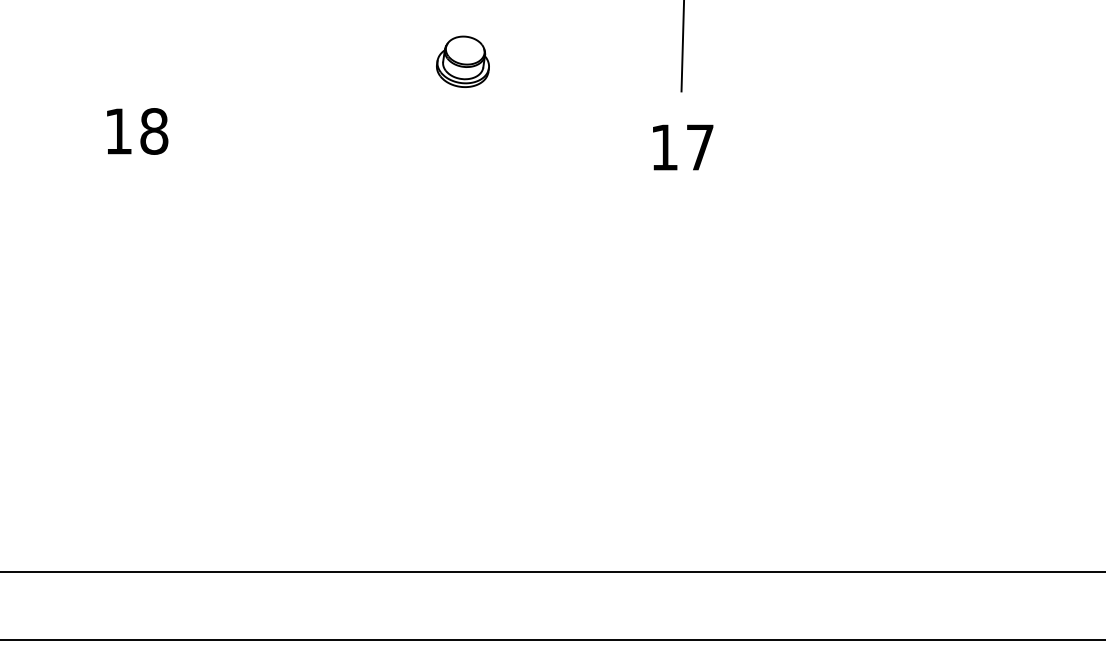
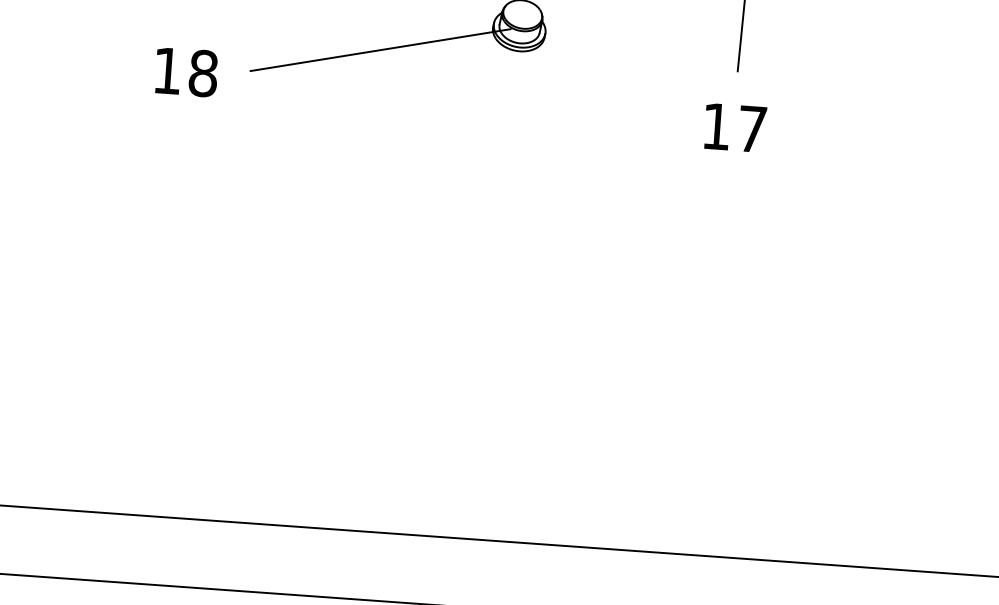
line: (327, 95) -> (380, 49), added

